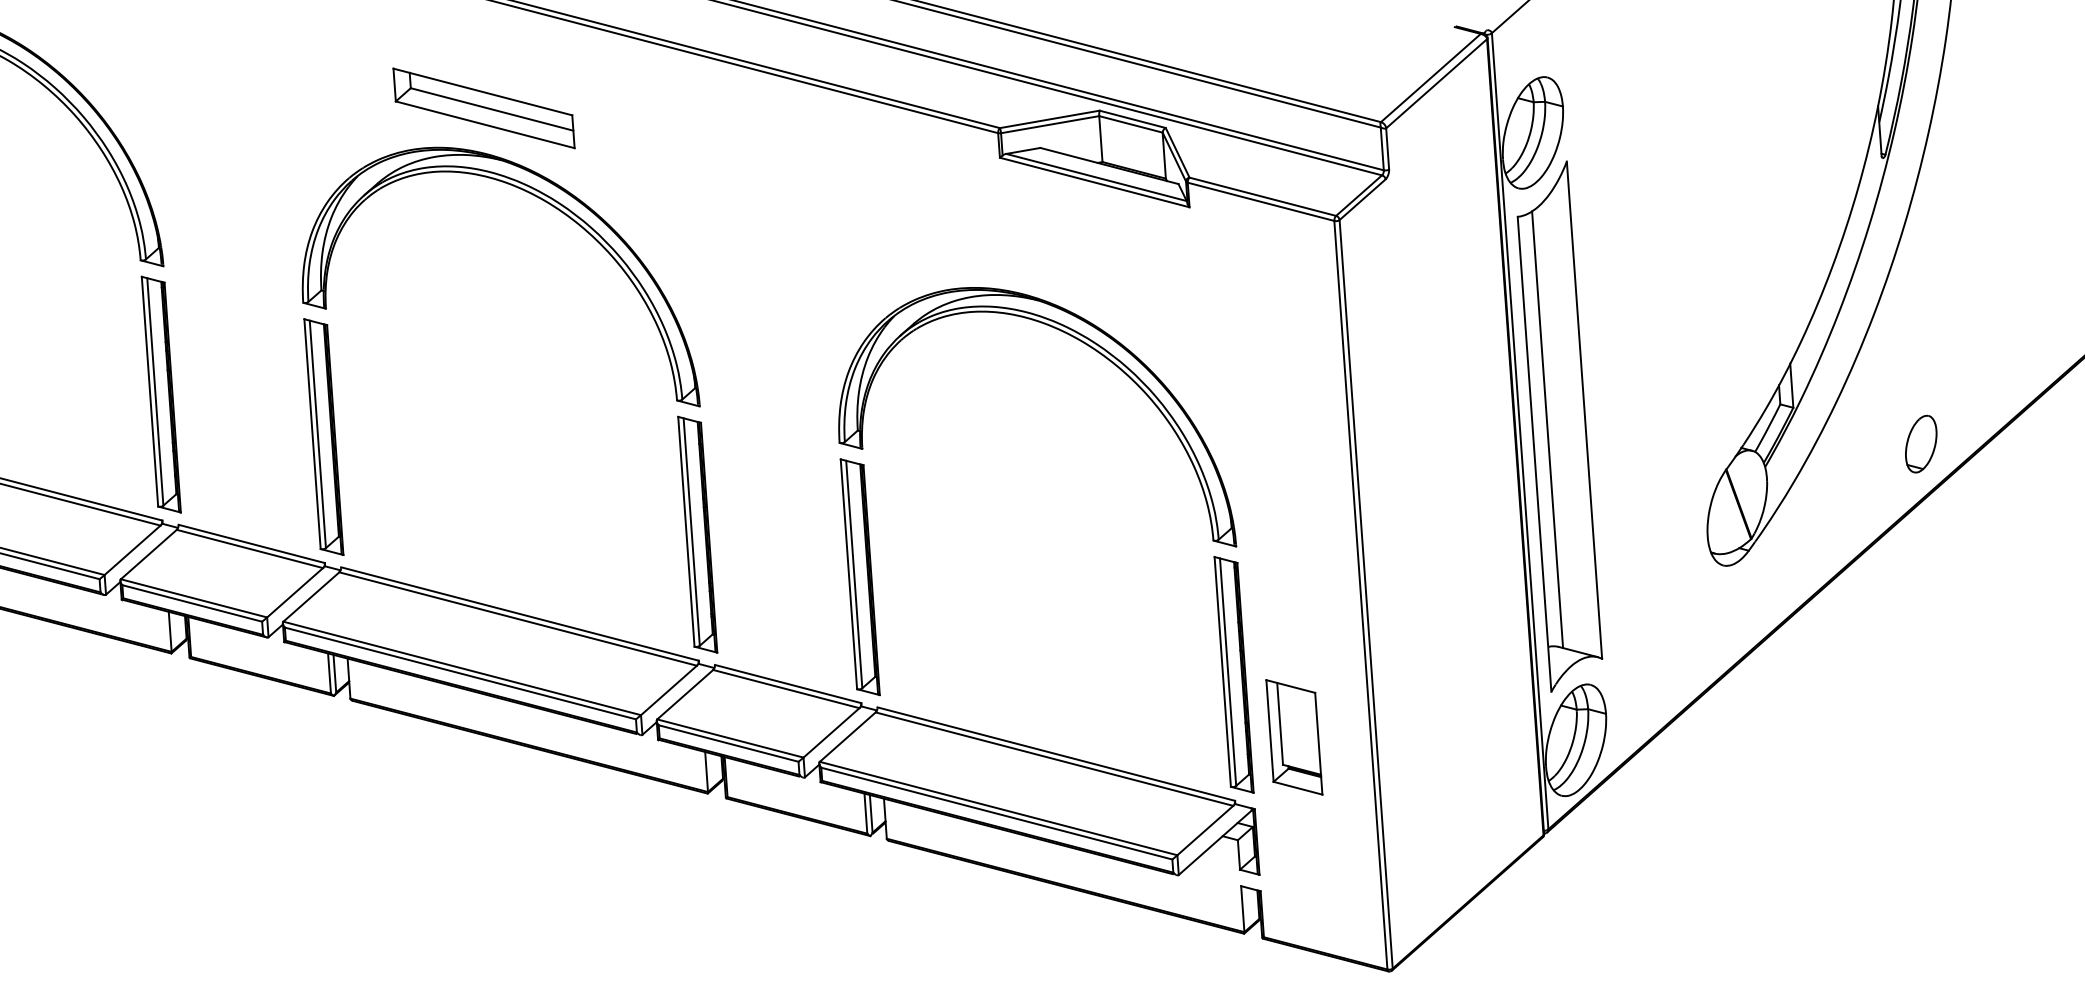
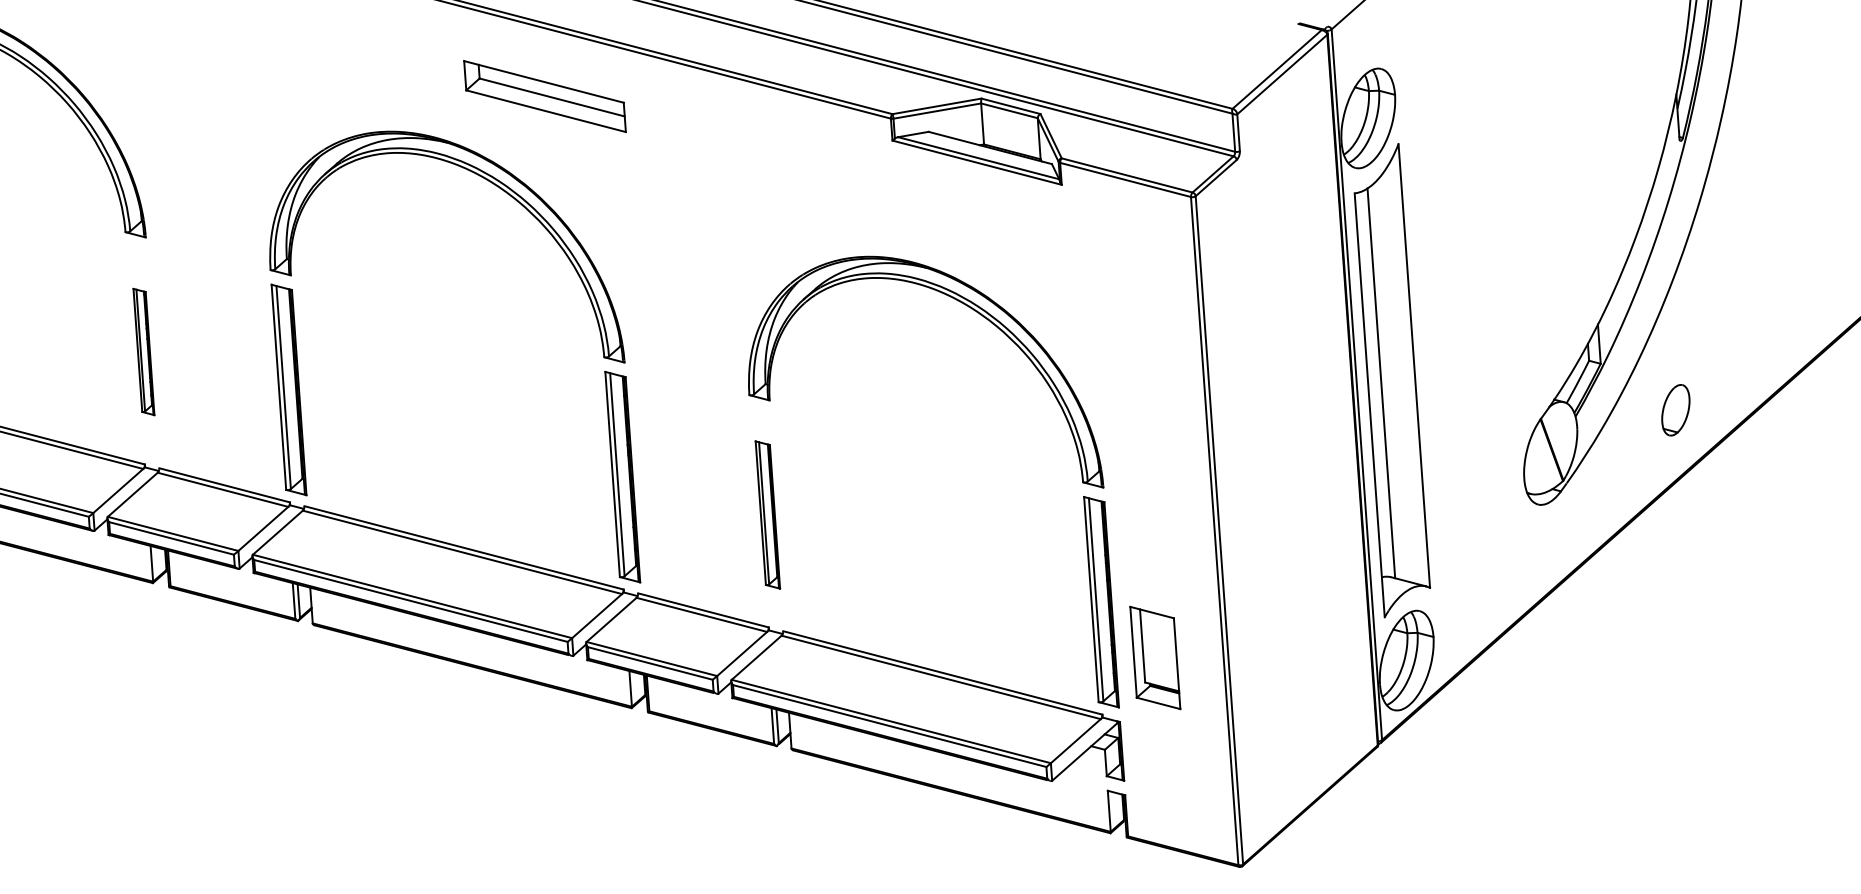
part: (483, 108) -> (544, 96), moved
part: (160, 394) -> (143, 351), size x0.6
part: (1920, 444) -> (1675, 410), moved
part: (859, 576) -> (767, 514), size x0.7

